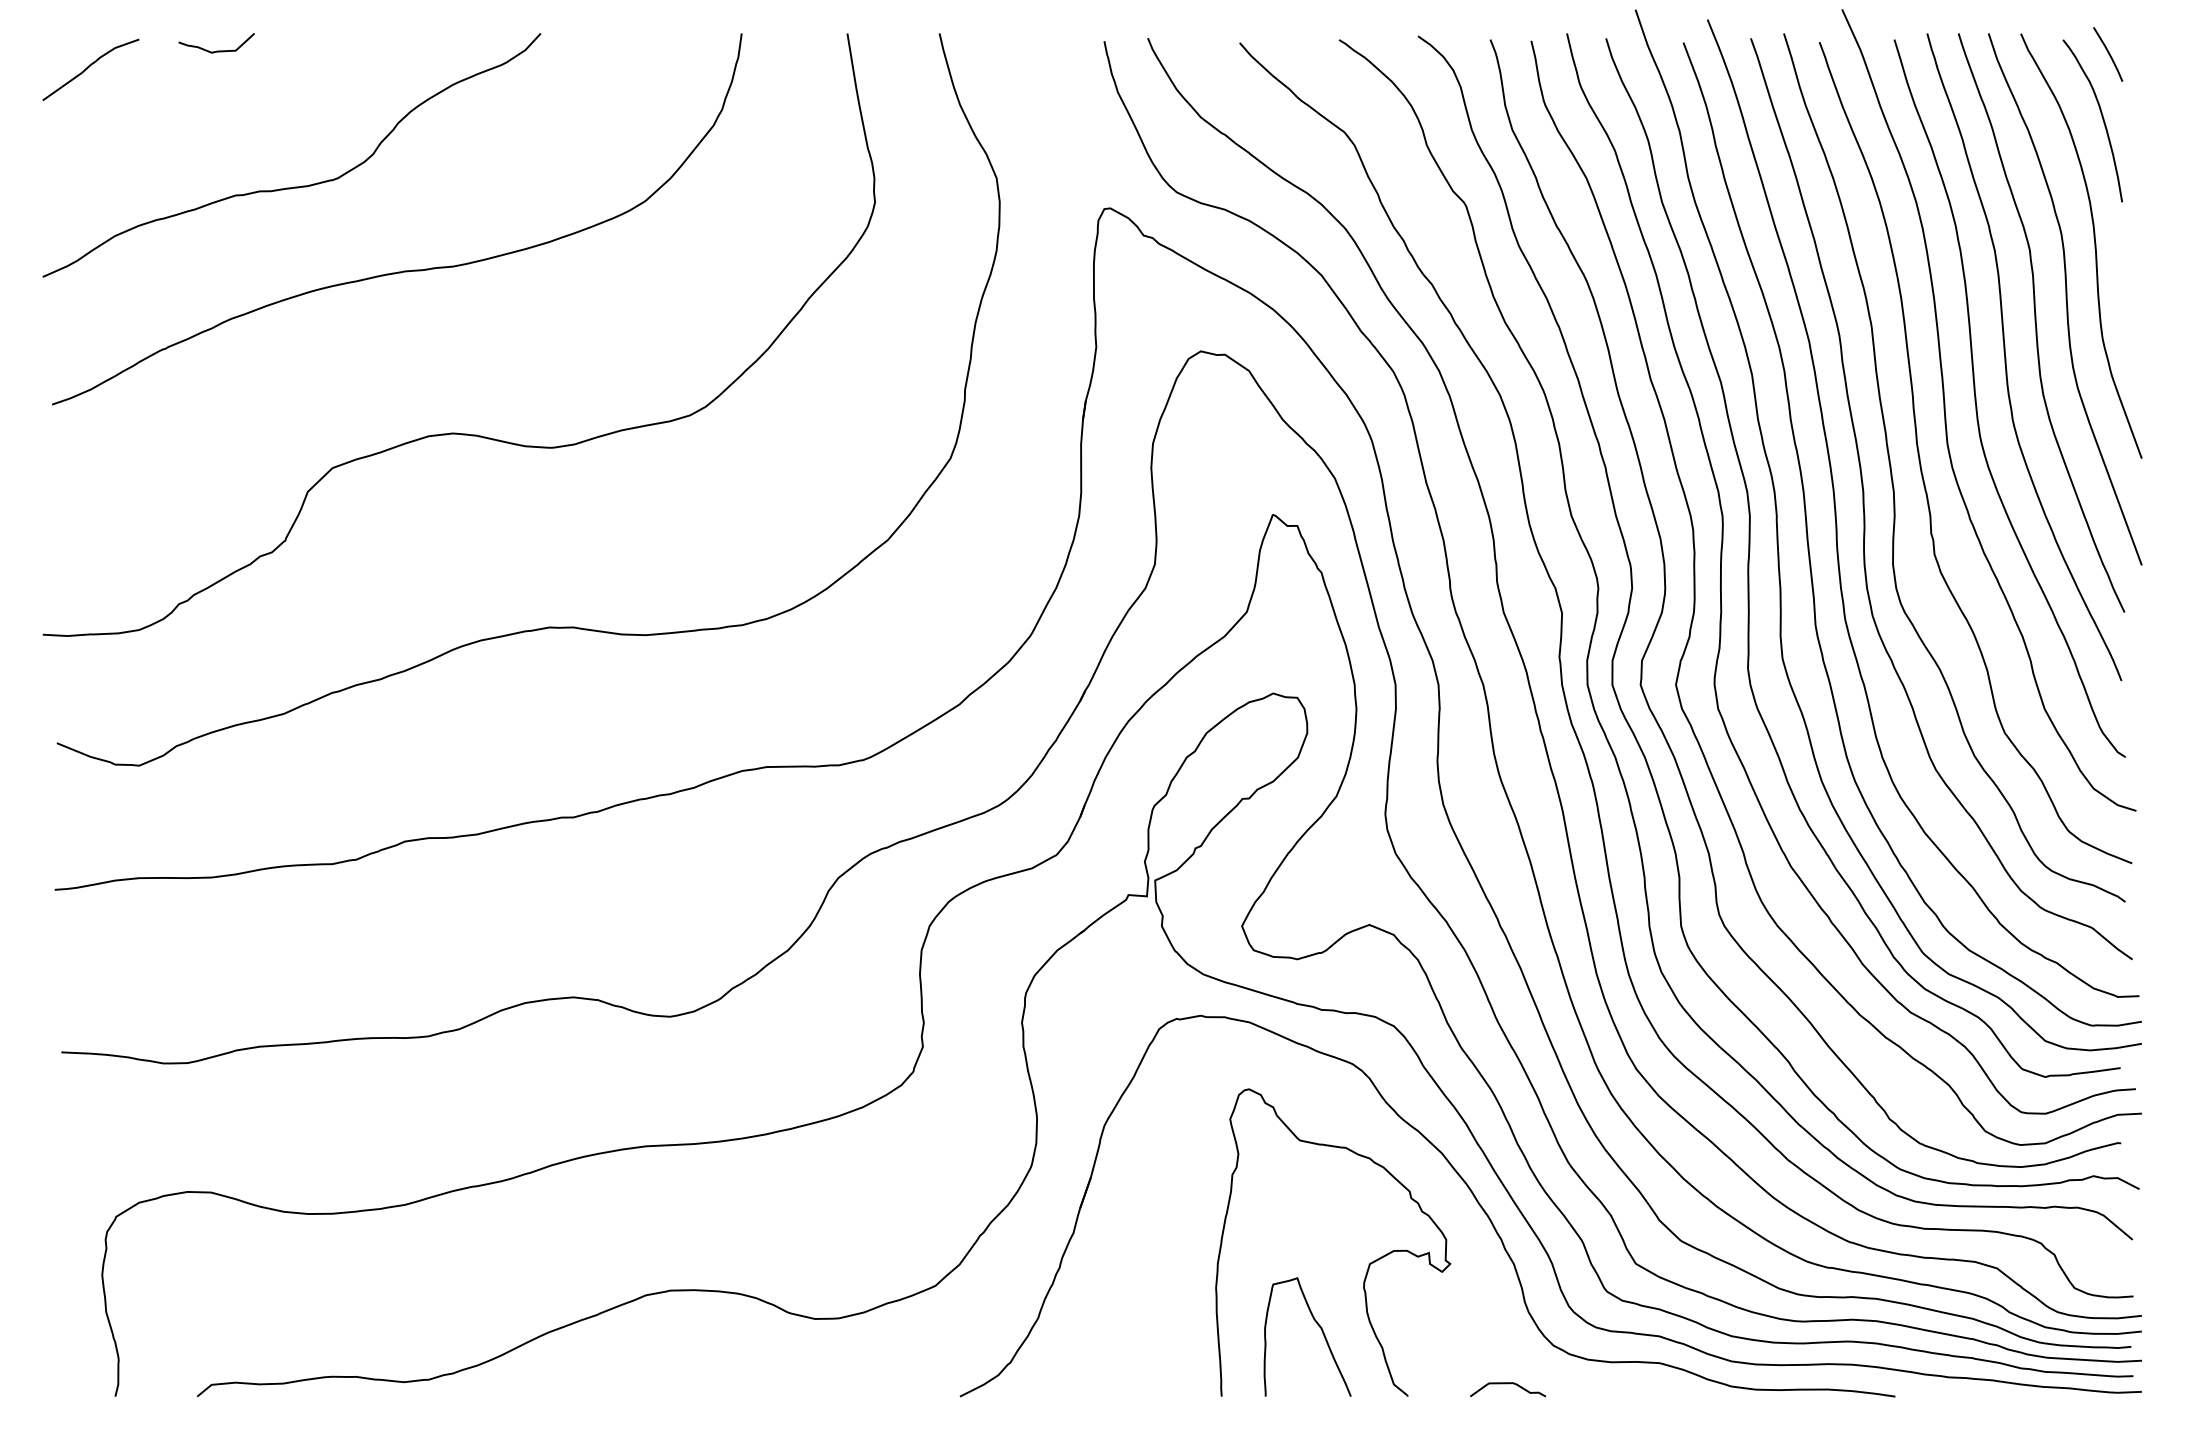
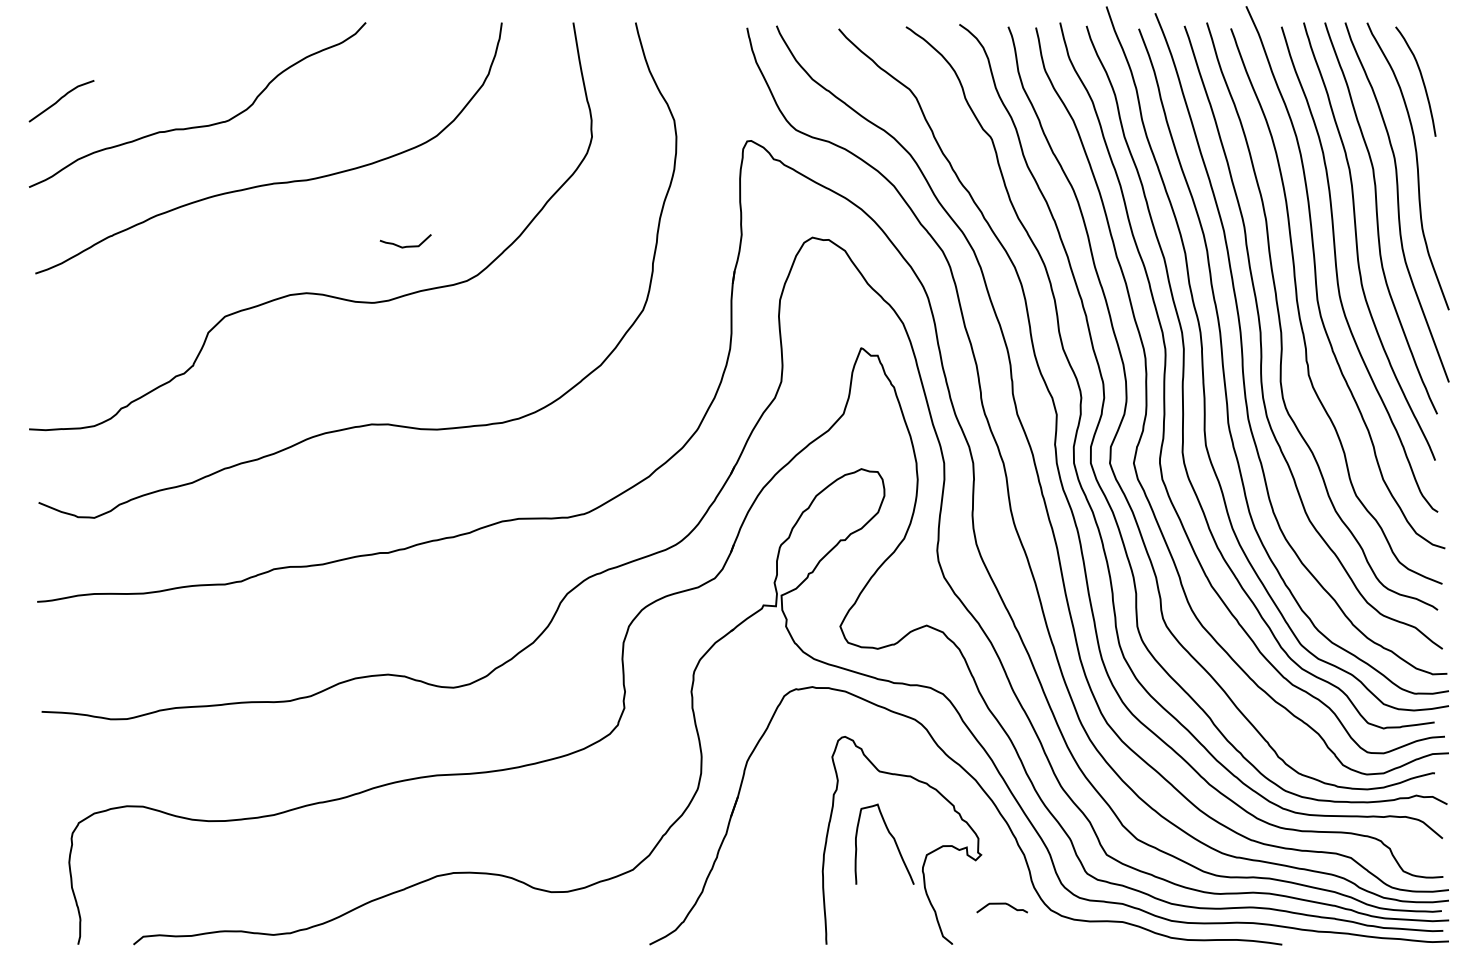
curve: (217, 49) -> (406, 245), moved
line: (2107, 52) -> (1425, 35), removed
curve: (89, 68) -> (60, 100), moved
curve: (1319, 1328) -> (892, 838), moved
curve: (1506, 1384) -> (1001, 904), moved

